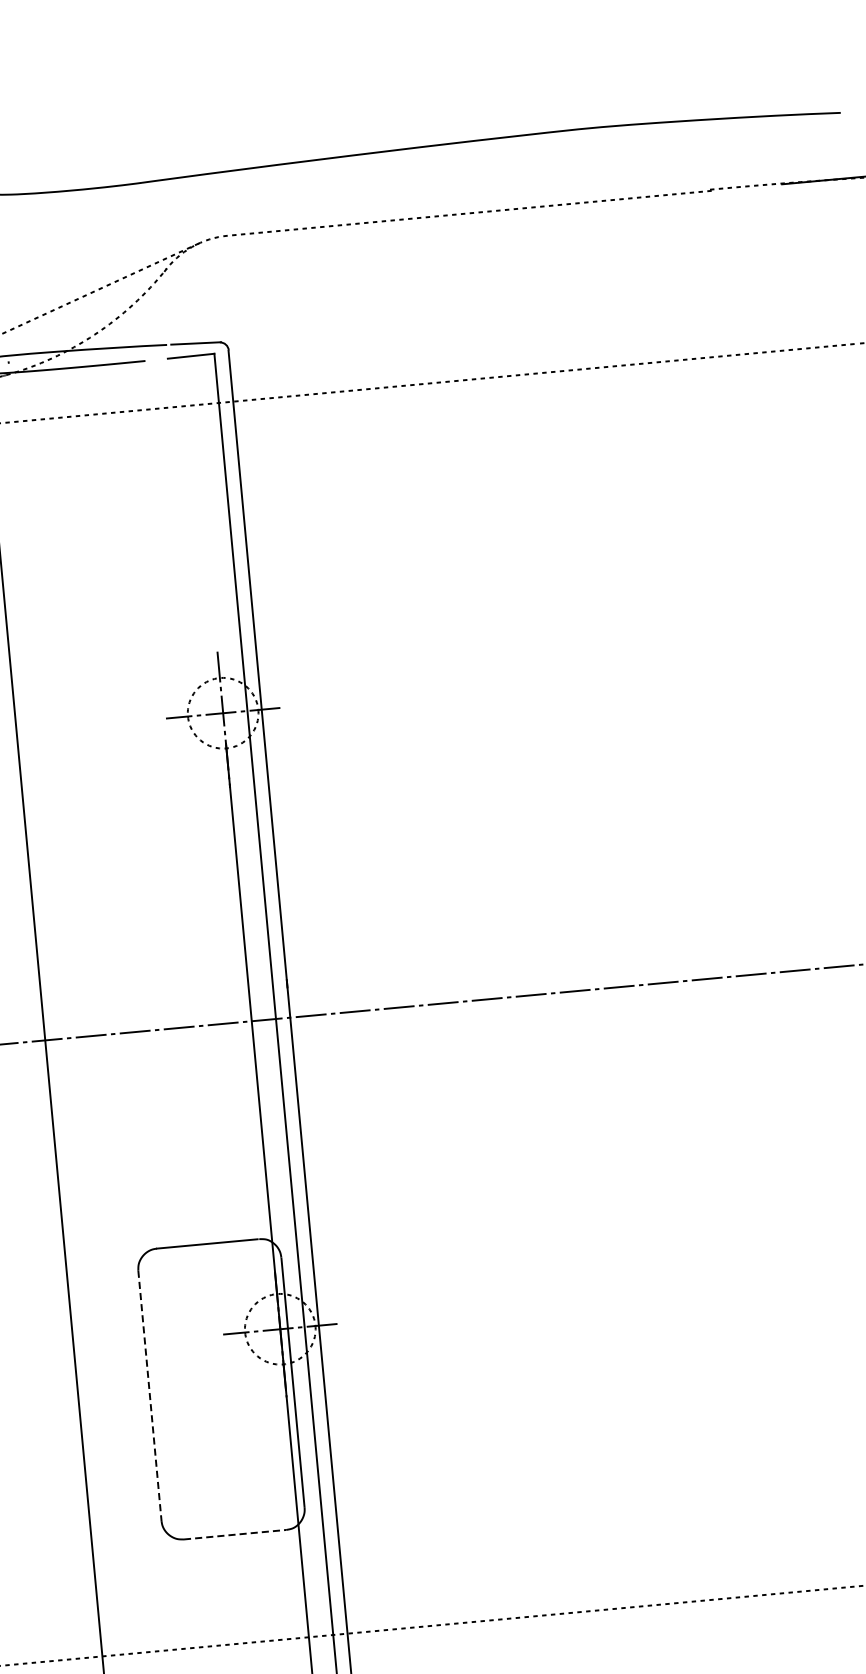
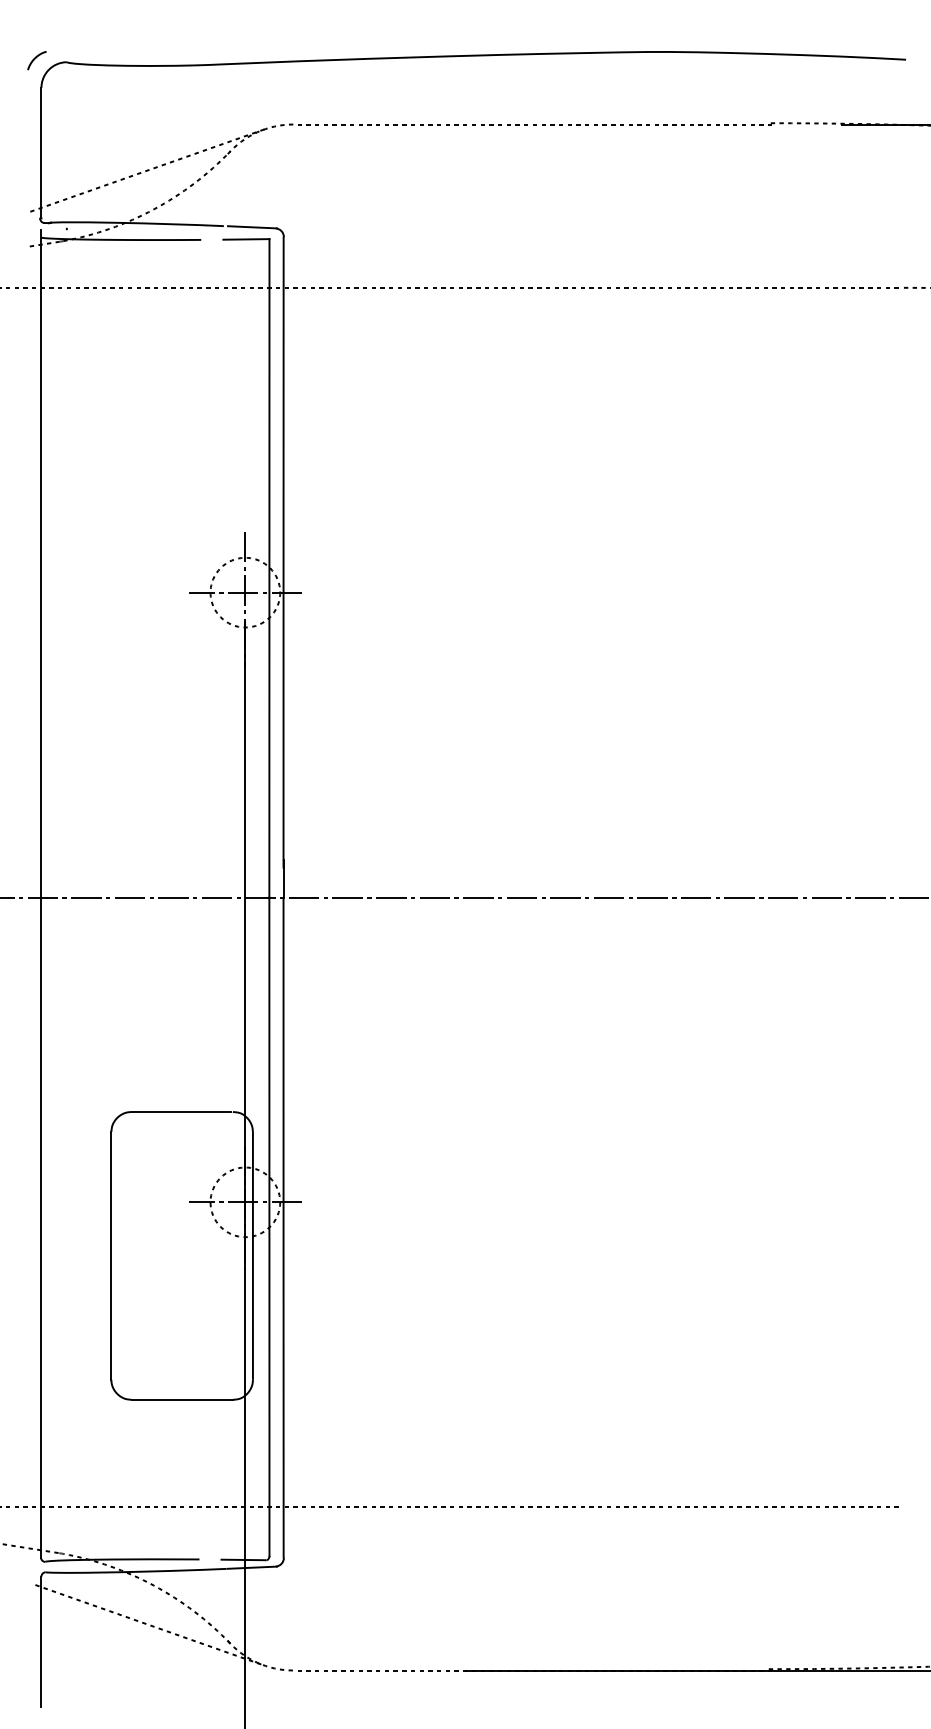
line: (150, 1395) -> (111, 1255), dashed -> solid
line: (235, 1534) -> (182, 1399), dashed -> solid

